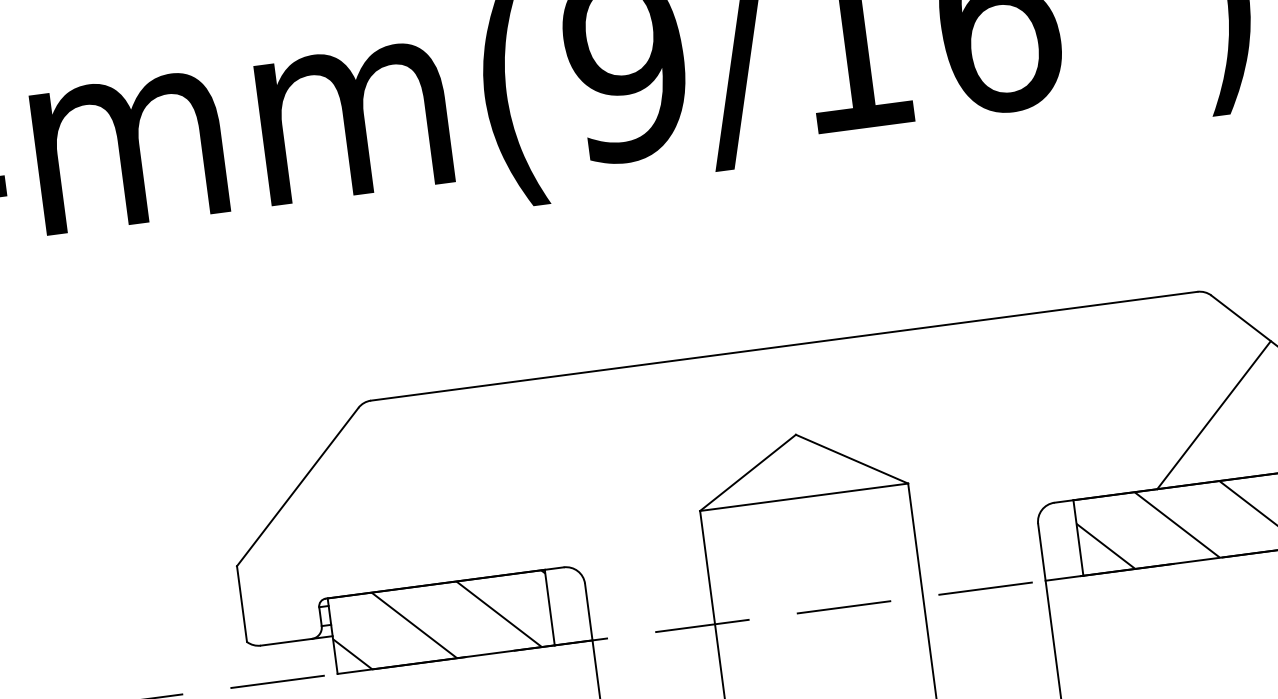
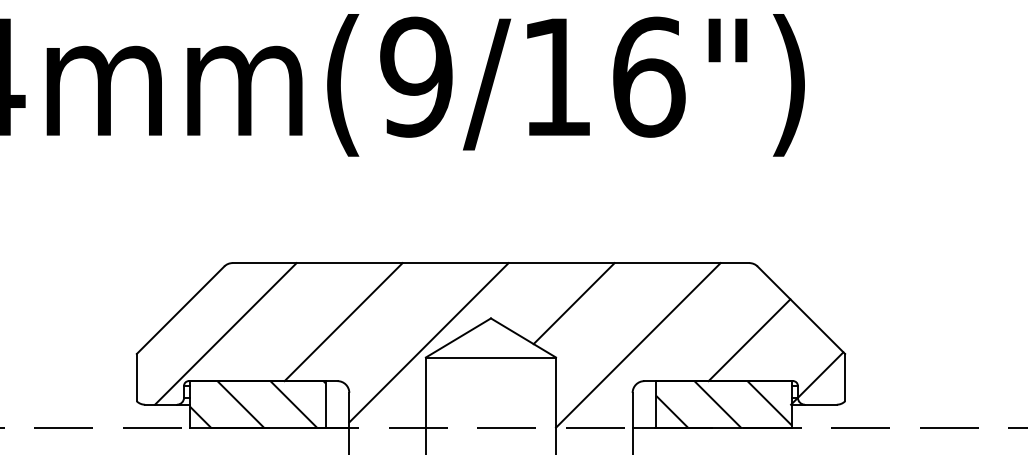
line: (924, 393) -> (573, 303), added
line: (1037, 447) -> (638, 345), added
line: (560, 472) -> (343, 322), added
line: (701, 486) -> (428, 342), added
line: (374, 514) -> (225, 333), added

